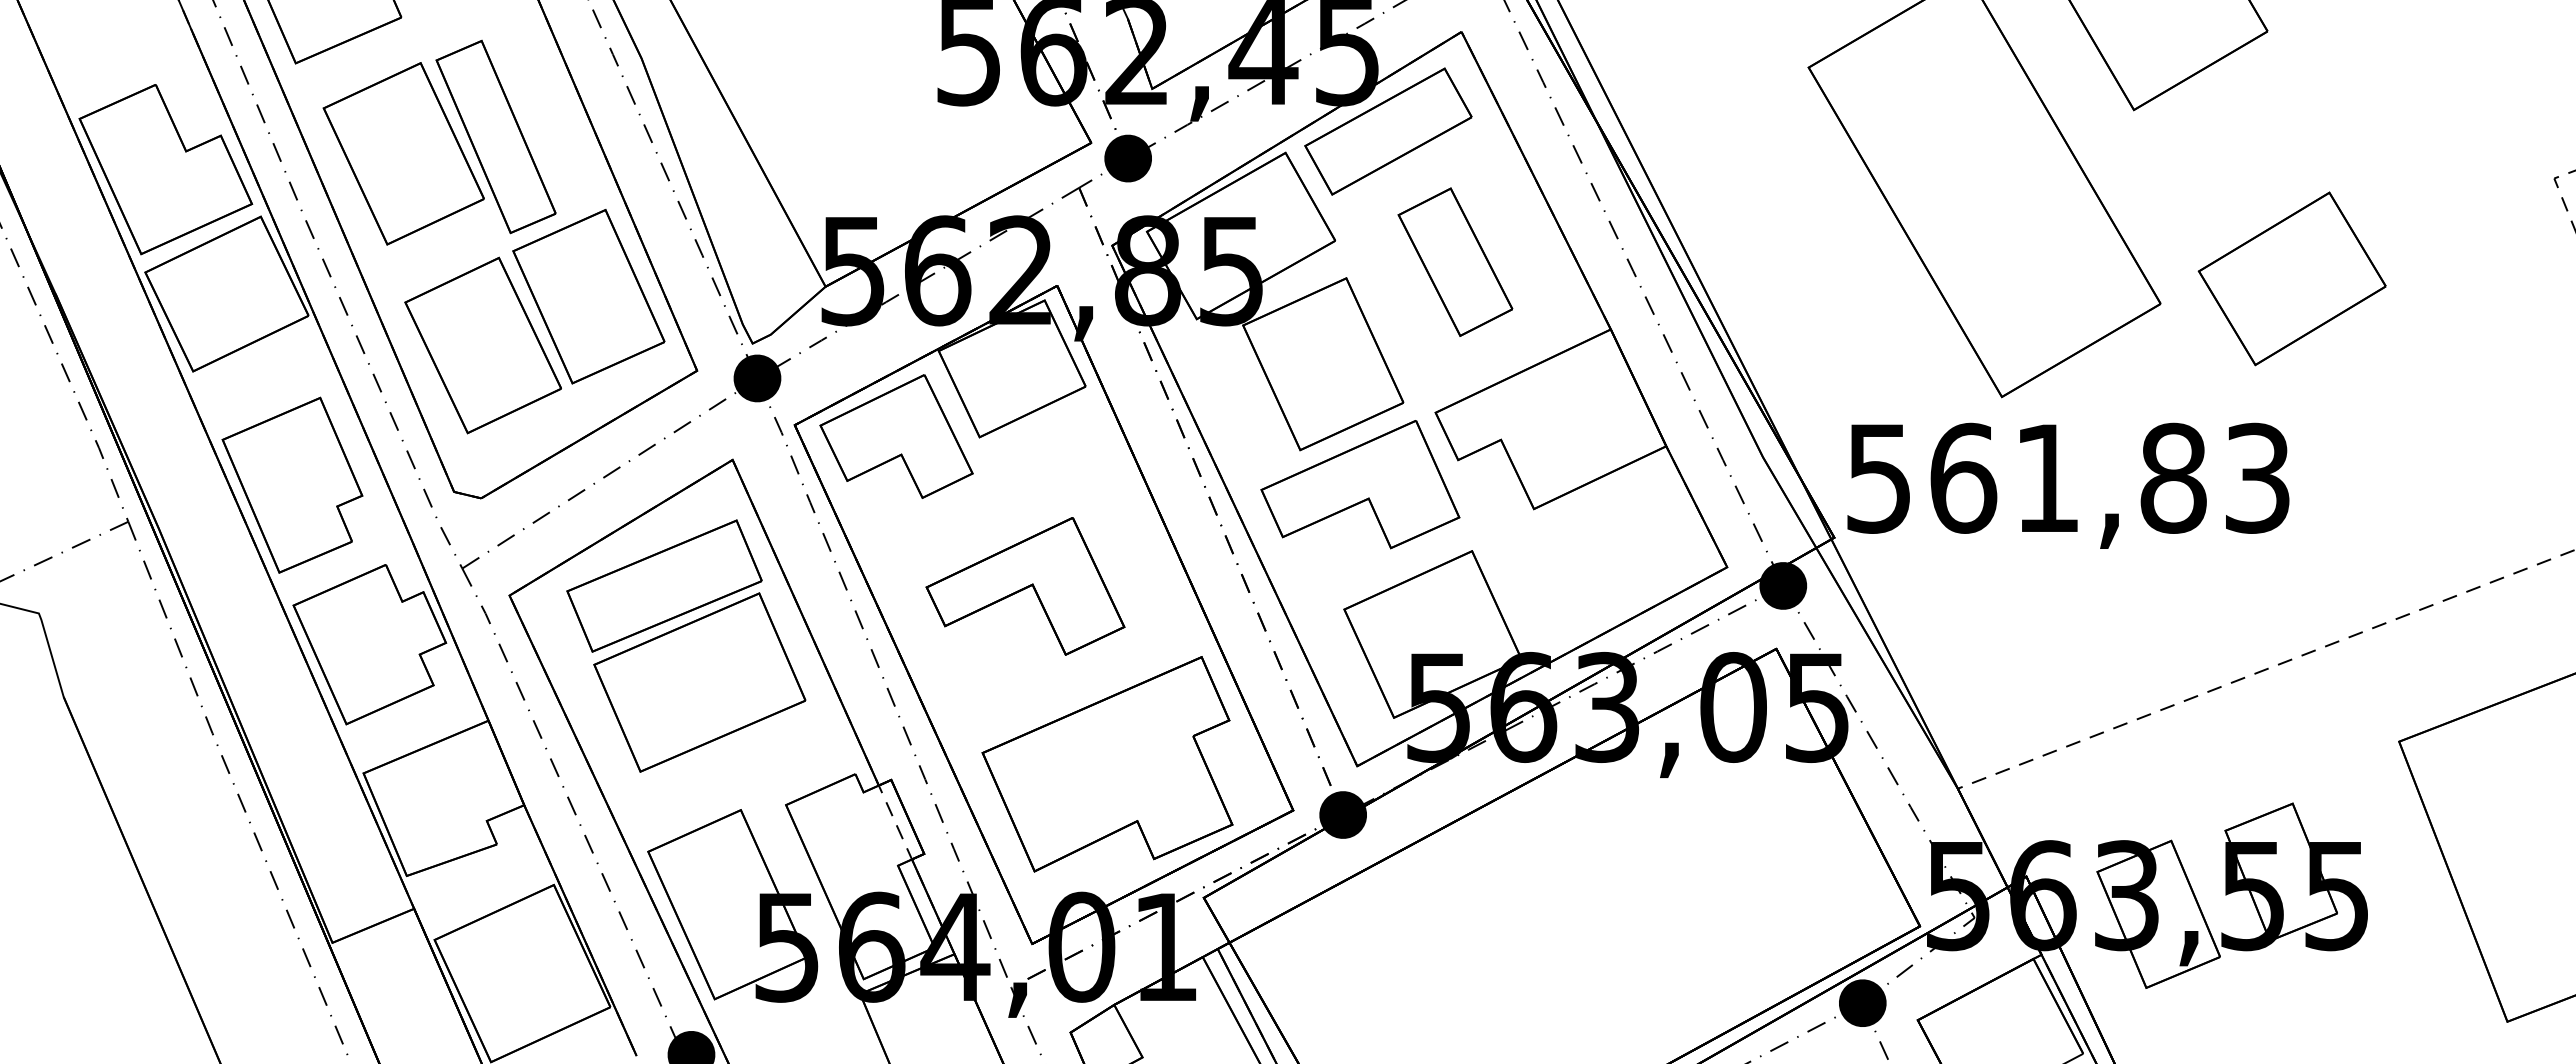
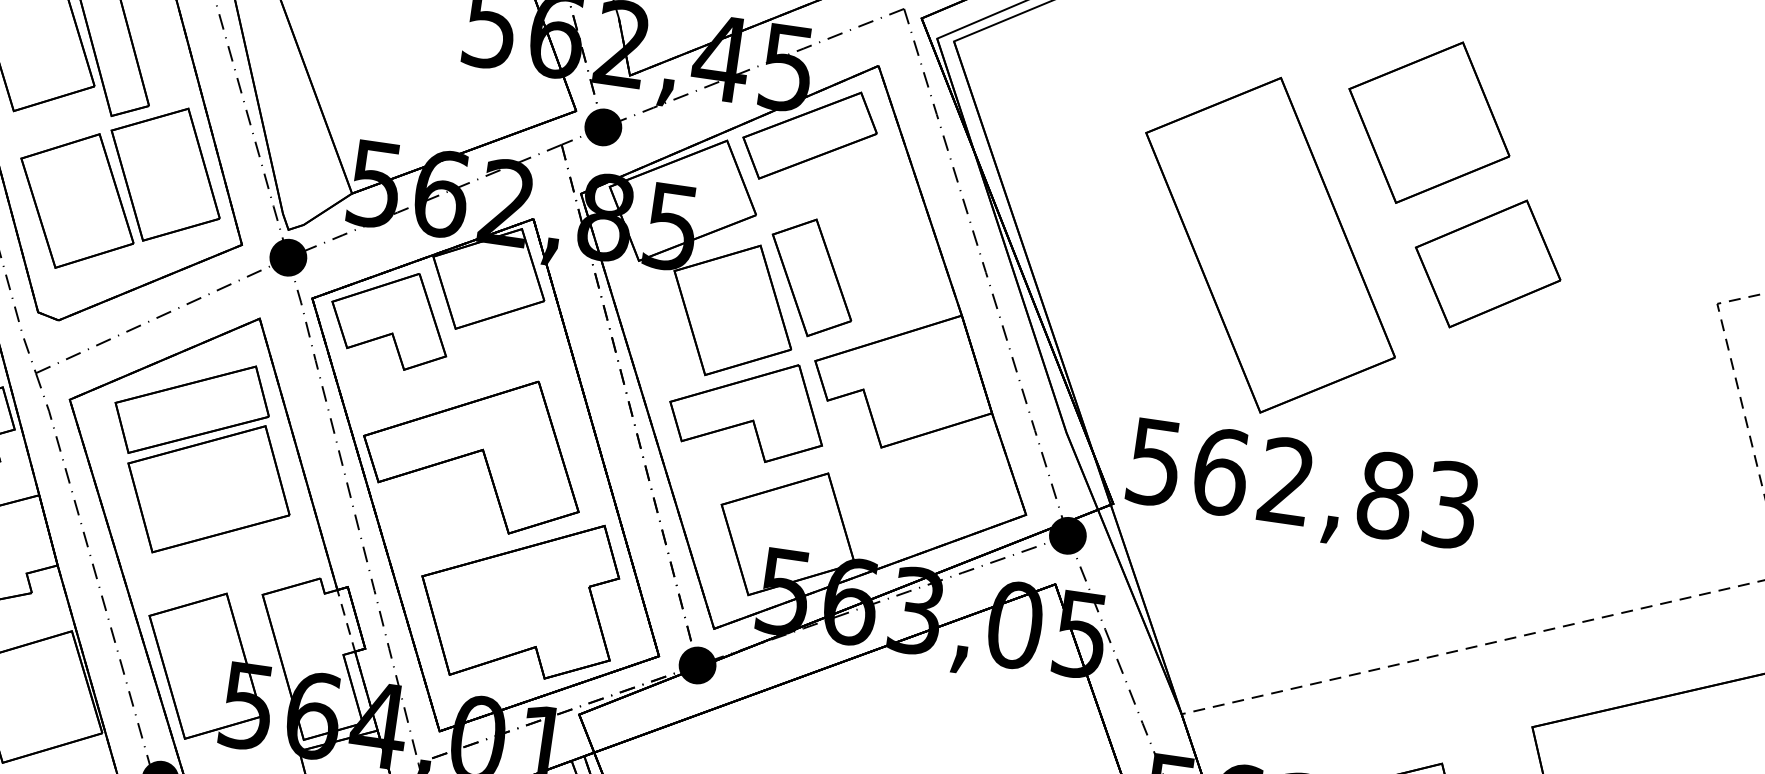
part: (1455, 261) -> (812, 277), moved
part: (2291, 278) -> (1487, 263), moved
text: (2046, 476) -> (1286, 479), 561,83 -> 562,83
part: (1025, 586) -> (474, 450), size x1.43

